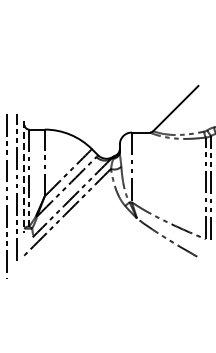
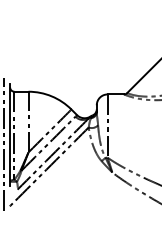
line: (24, 177) -> (10, 135), dashed -> solid

